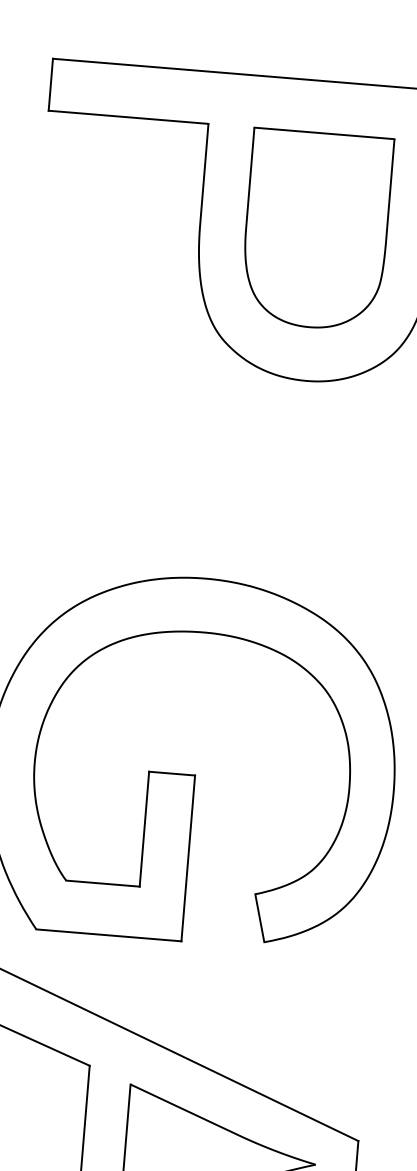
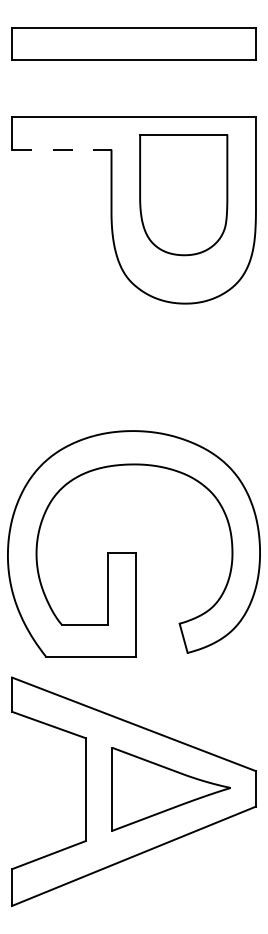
line: (128, 117) -> (61, 149), solid -> dashed
part: (316, 231) -> (183, 195), moved

